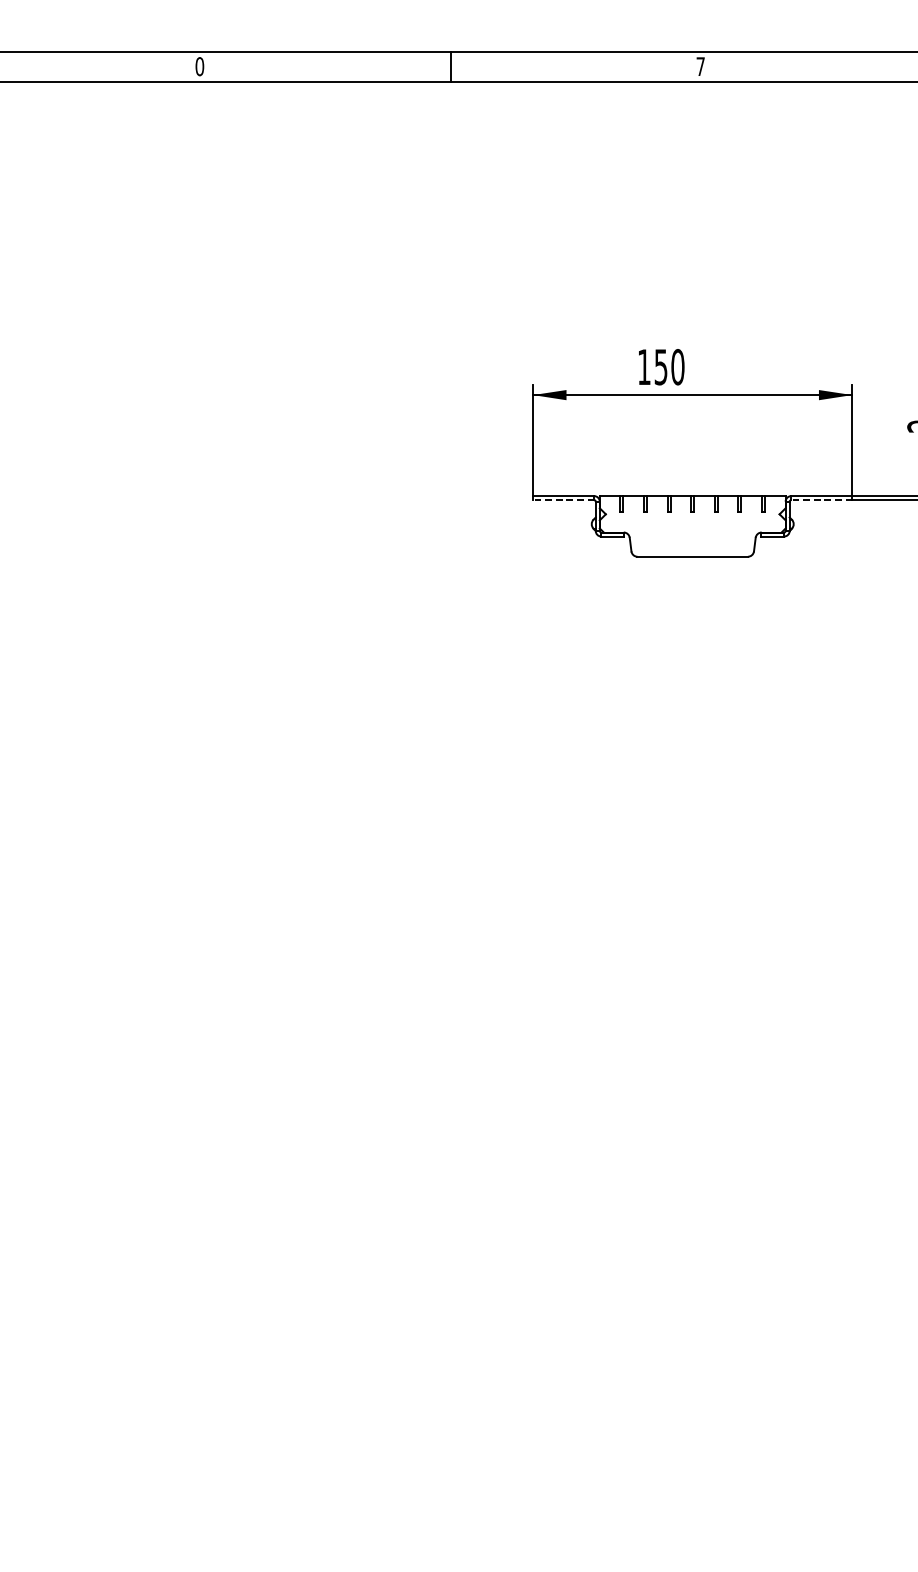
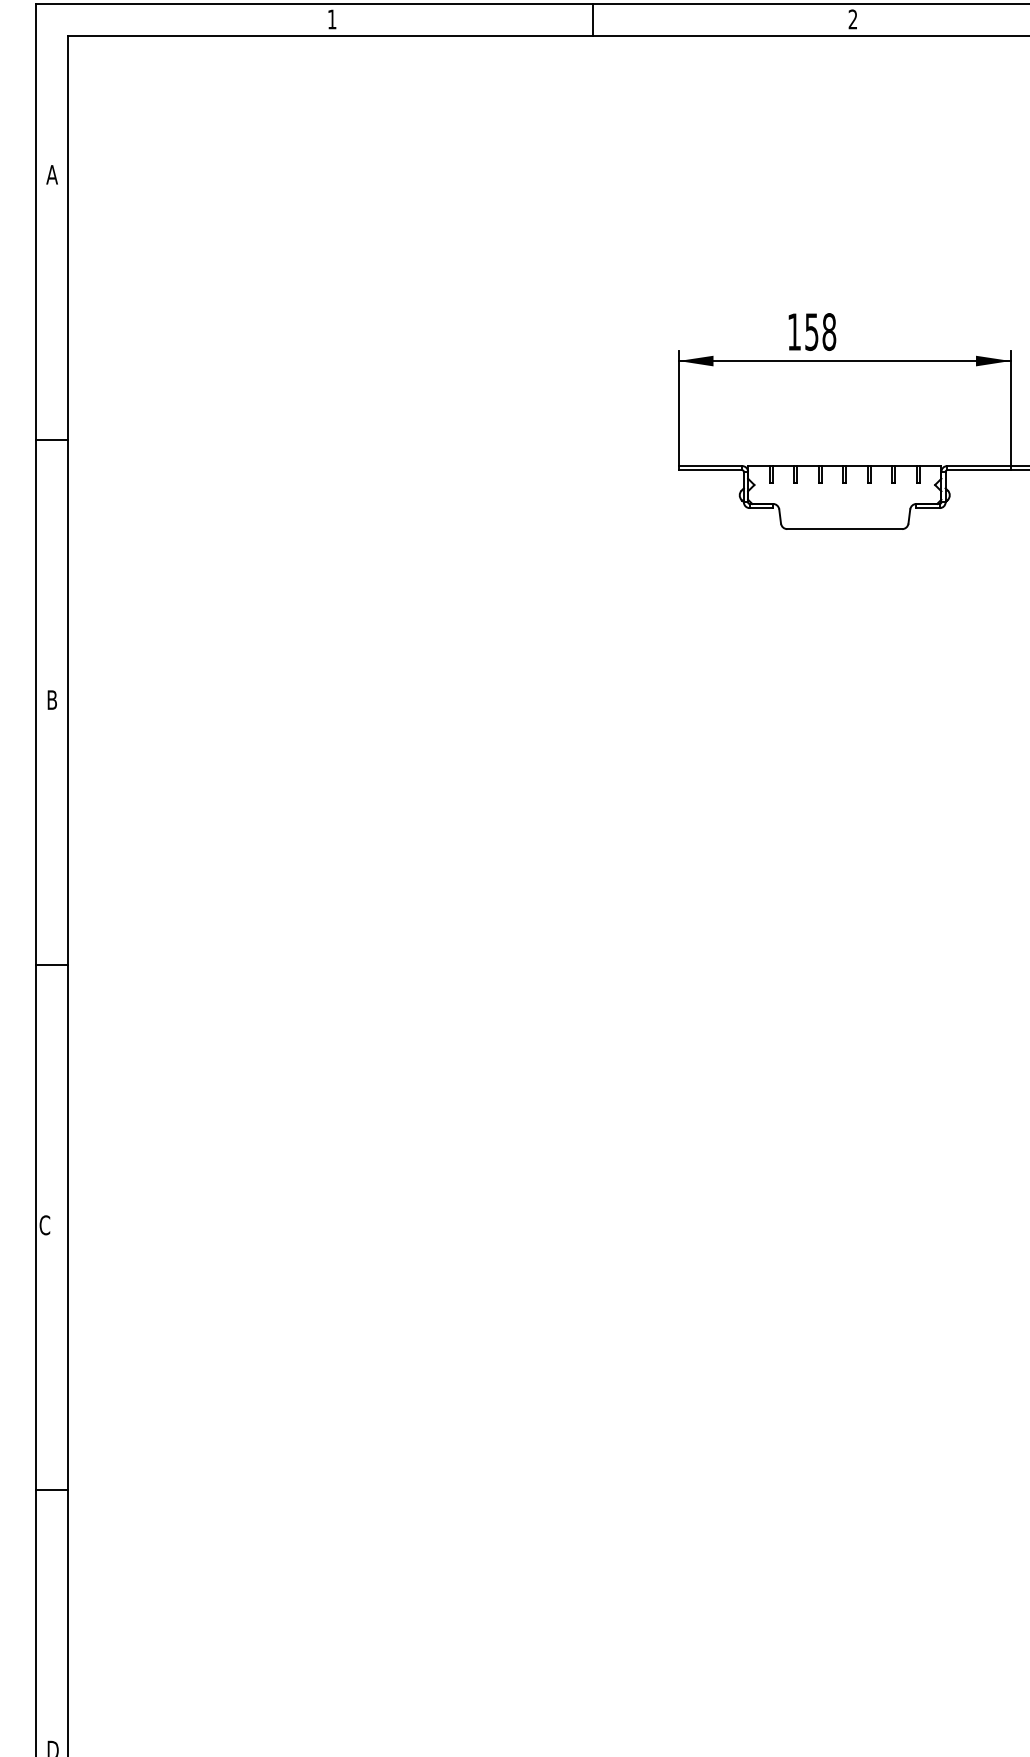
text: (199, 66) -> (331, 19), 0 -> 1
text: (700, 66) -> (852, 19), 7 -> 2
text: (678, 366) -> (829, 331), 150 -> 158
line: (563, 500) -> (710, 470), dashed -> solid
line: (821, 500) -> (978, 470), dashed -> solid

